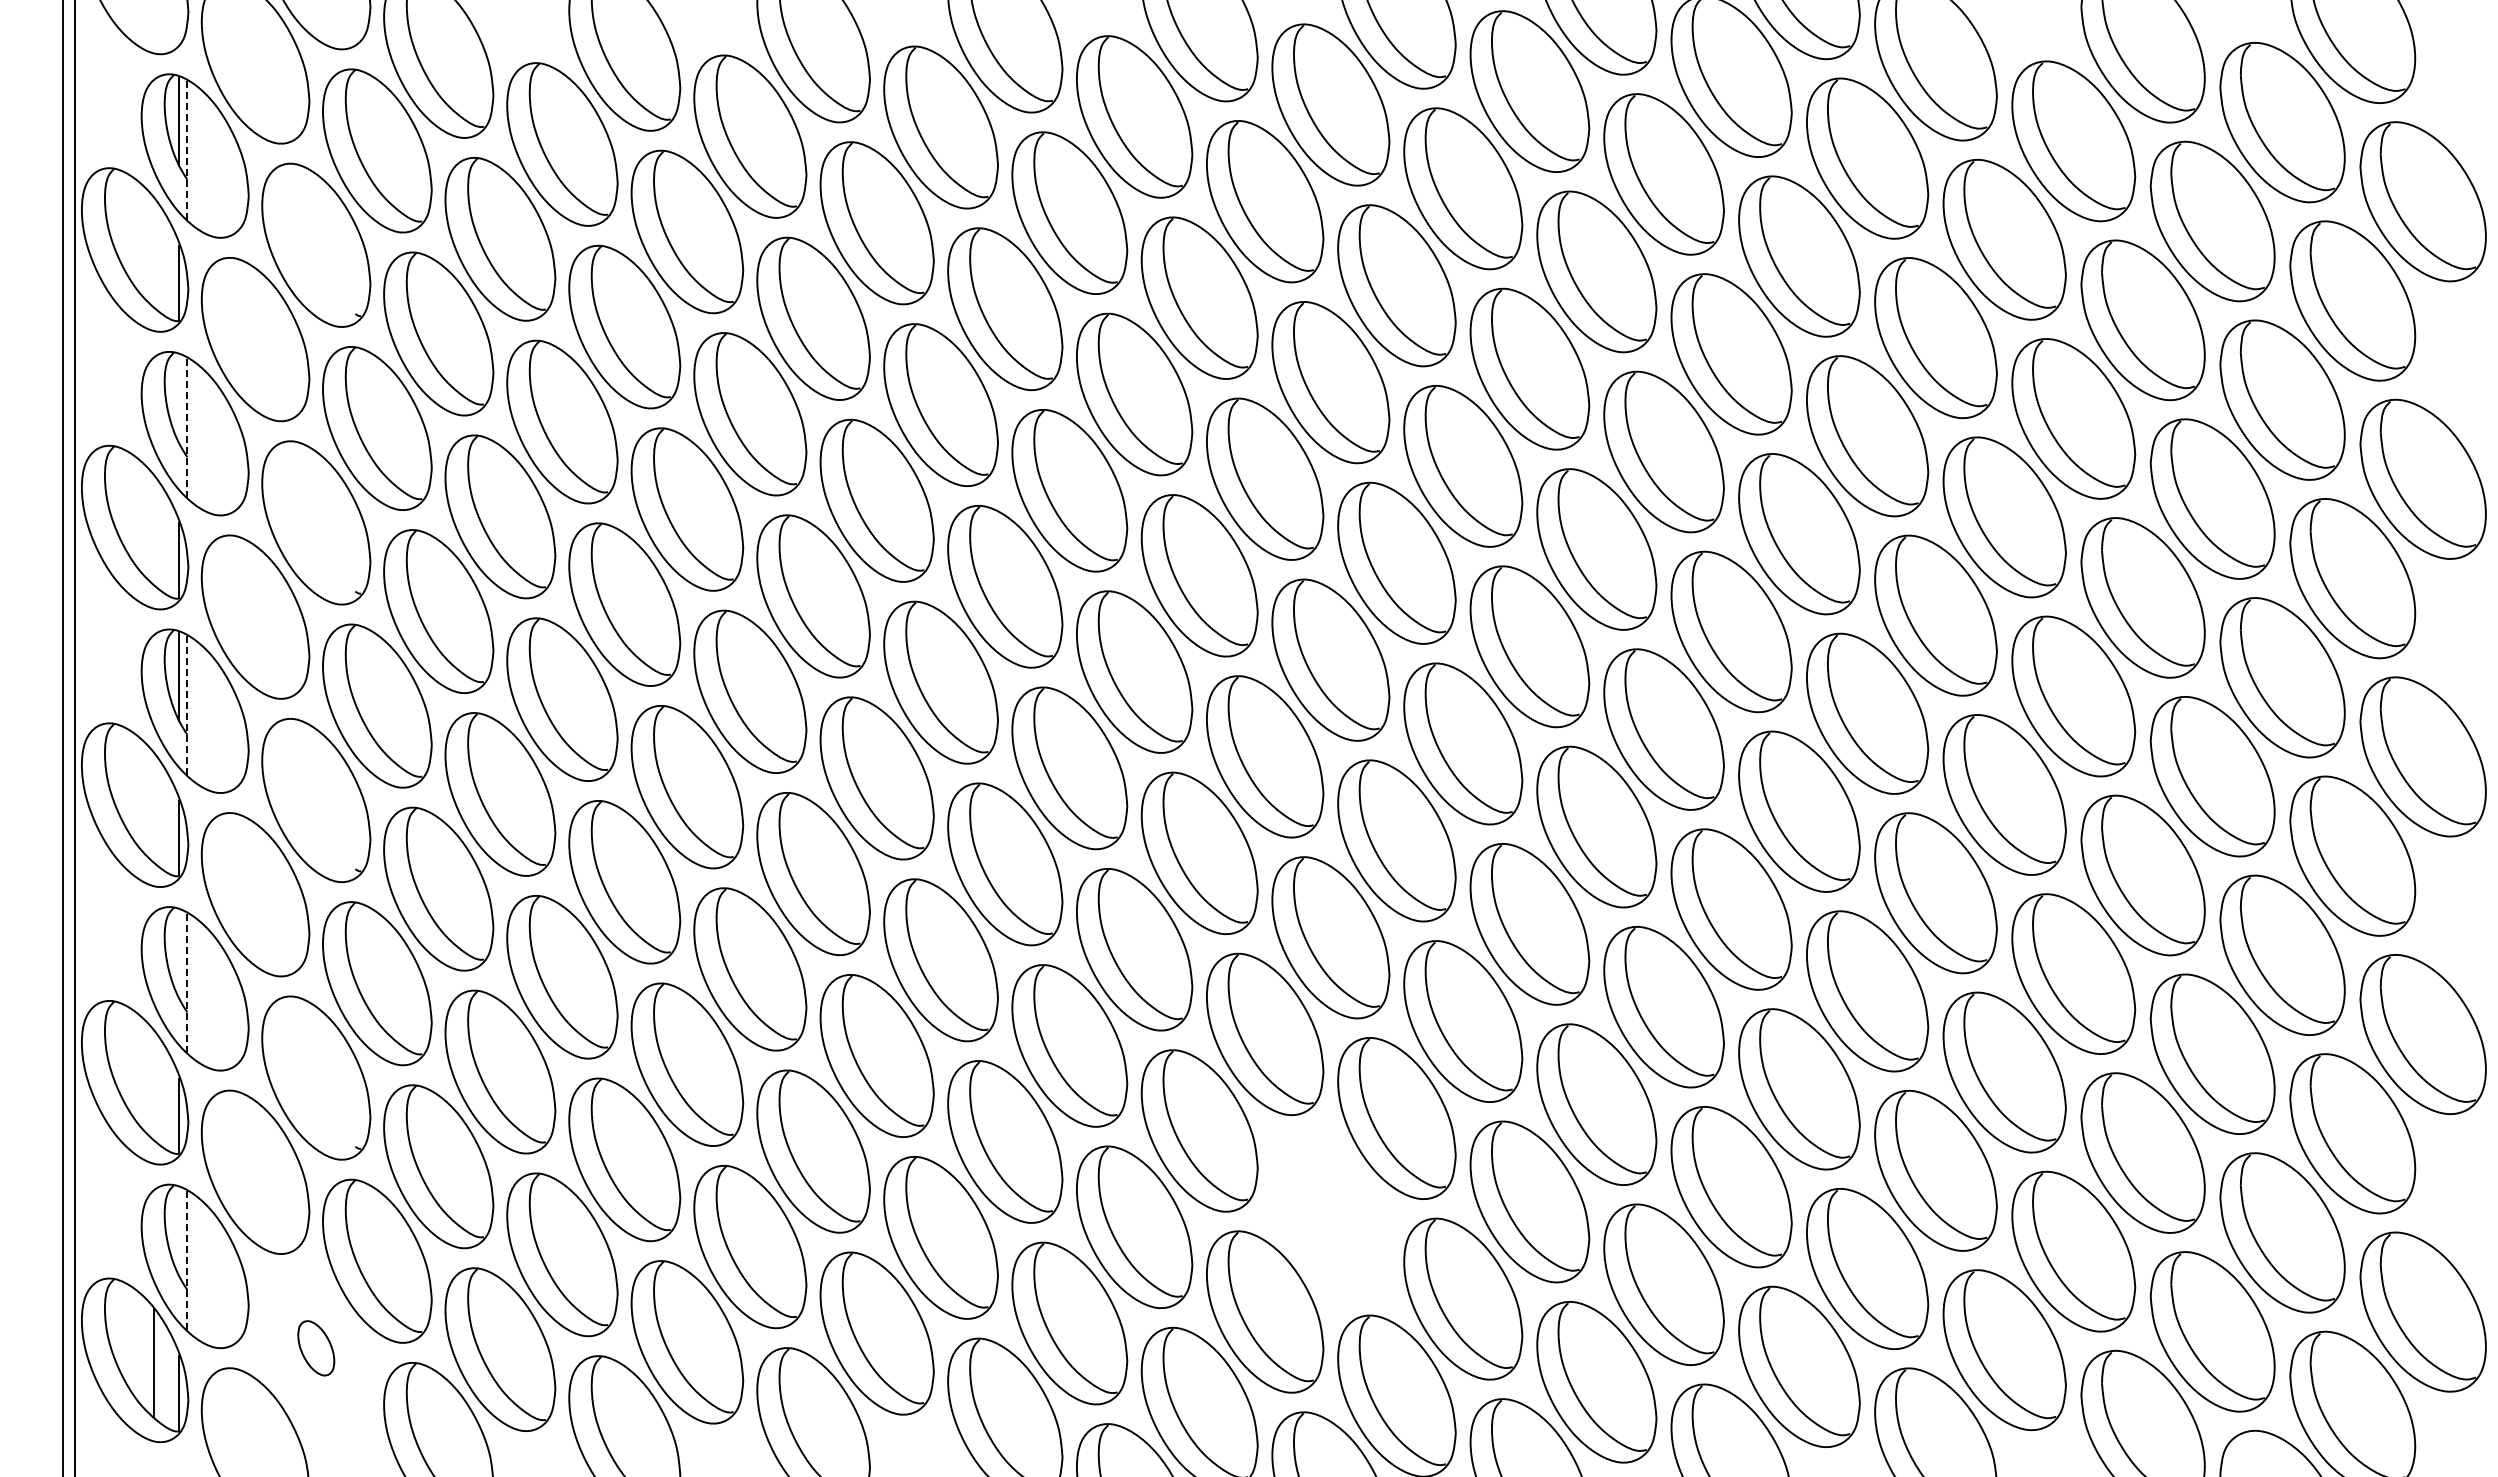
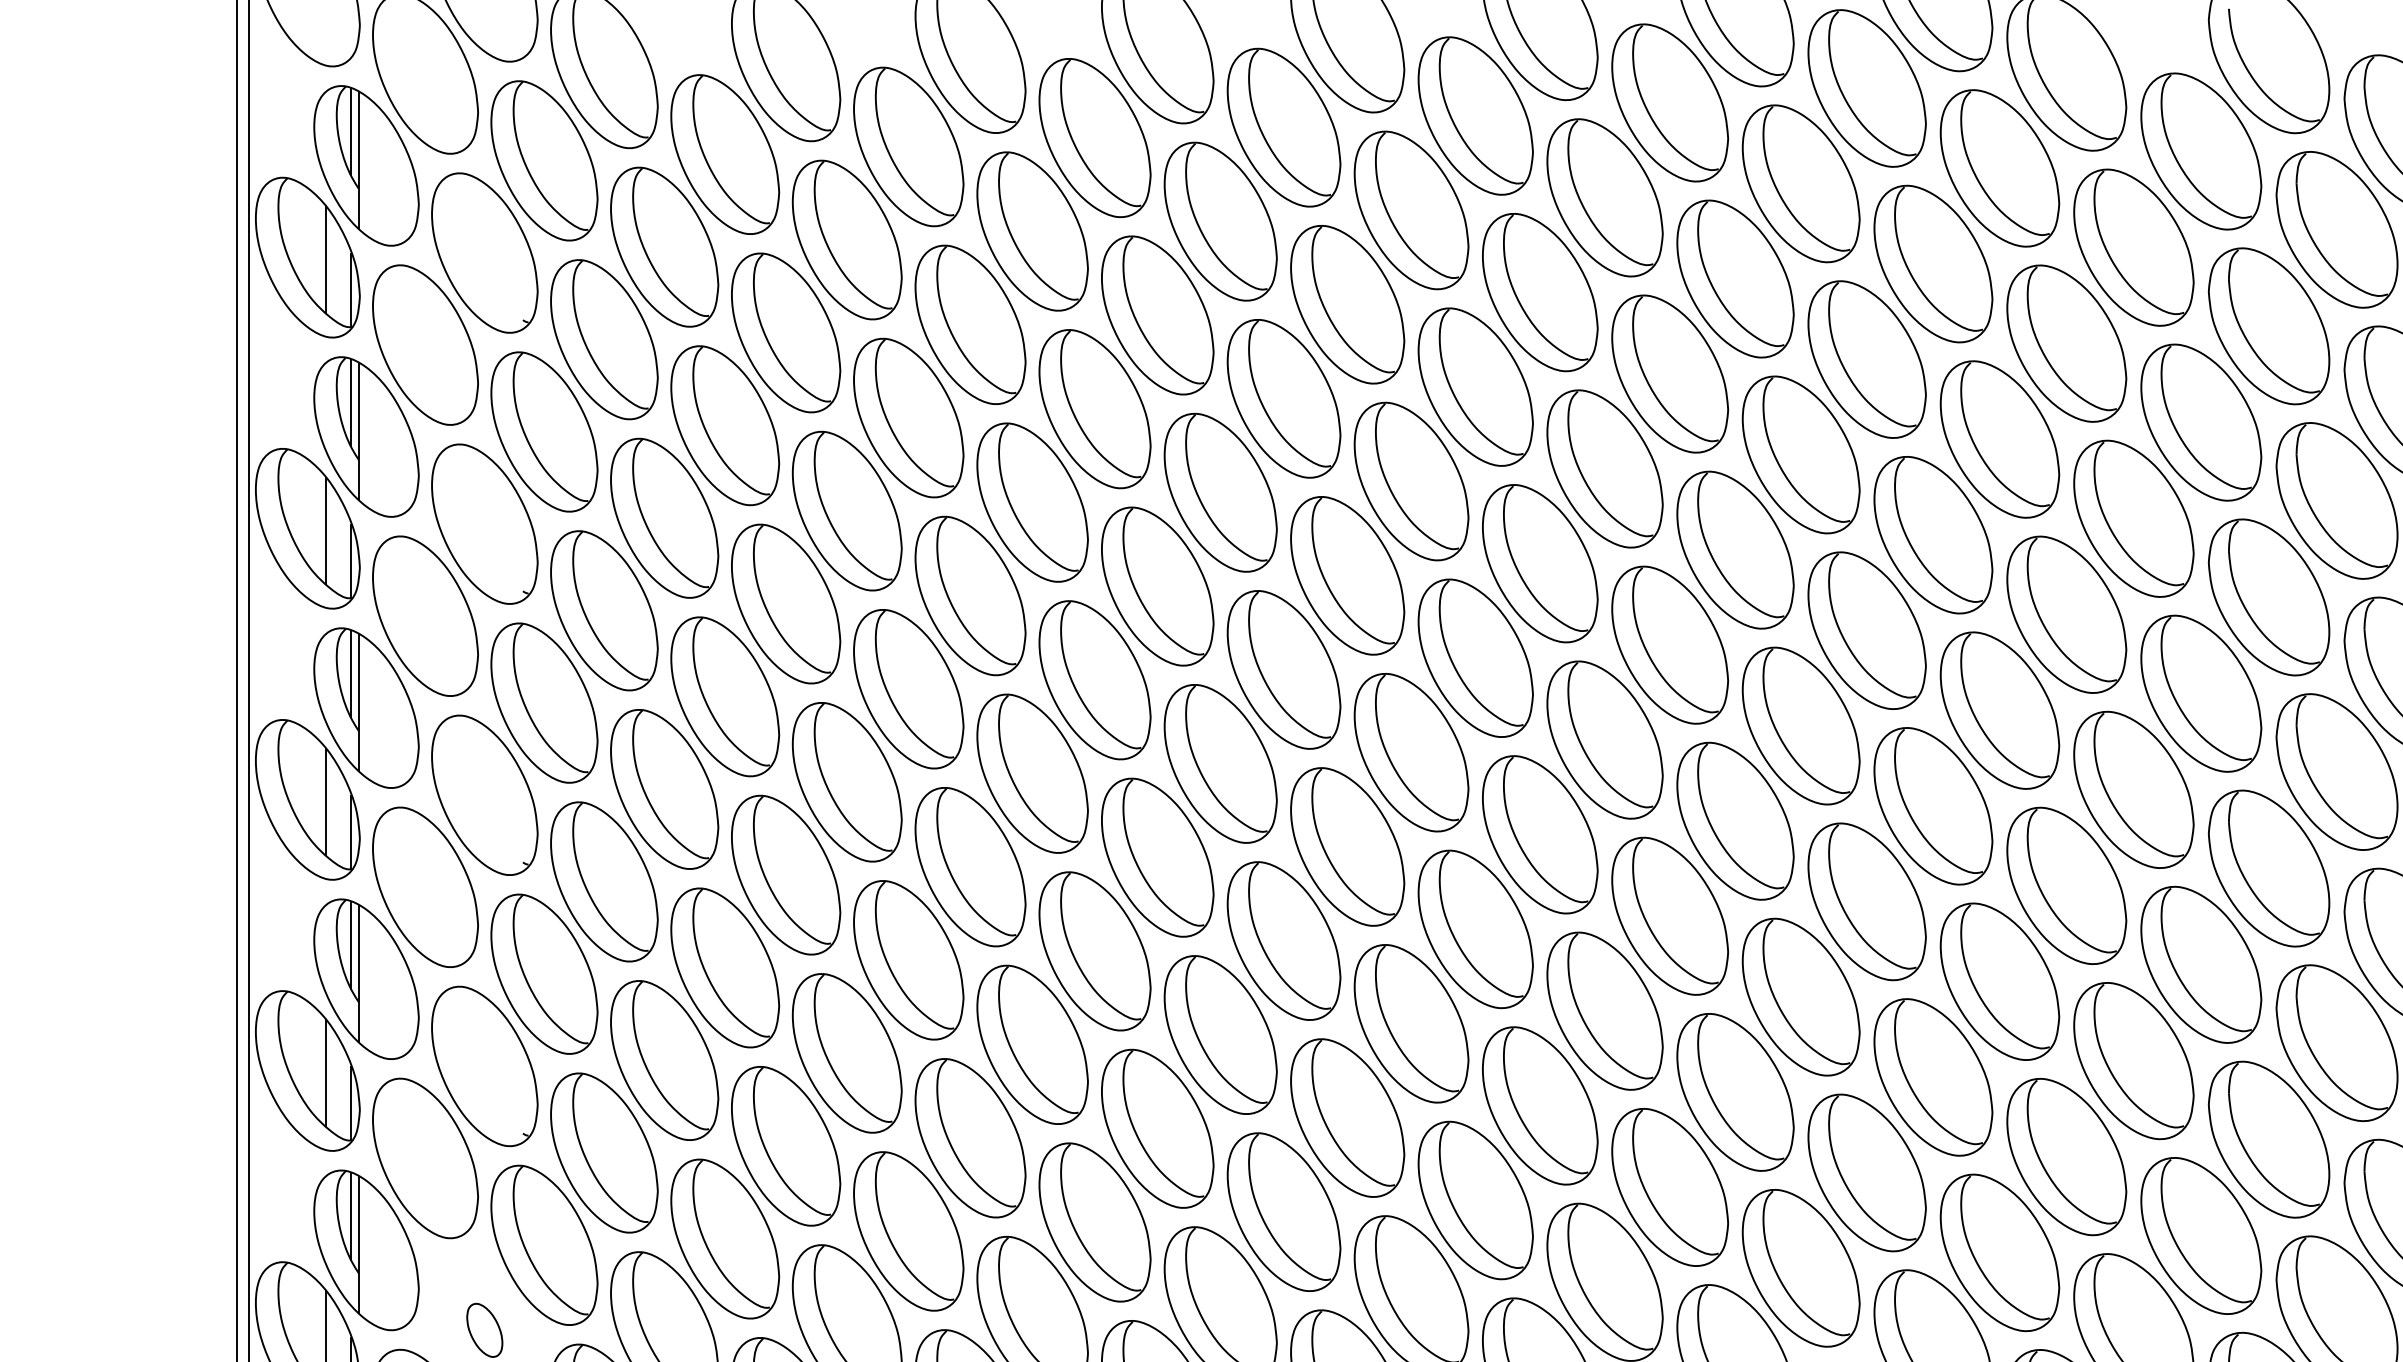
line: (187, 150) -> (359, 160), dashed -> solid
line: (153, 251) -> (325, 259), added
line: (179, 398) -> (351, 402), added
line: (187, 428) -> (359, 431), dashed -> solid
line: (153, 529) -> (325, 530), added
line: (187, 705) -> (359, 702), dashed -> solid
line: (153, 806) -> (325, 801), added
line: (179, 953) -> (351, 944), added
line: (187, 983) -> (359, 974), dashed -> solid
line: (153, 1084) -> (325, 1072), added
part: (1330, 1214) -> (1475, 1199), added
line: (179, 1231) -> (351, 1216), added
line: (187, 1261) -> (359, 1245), dashed -> solid

